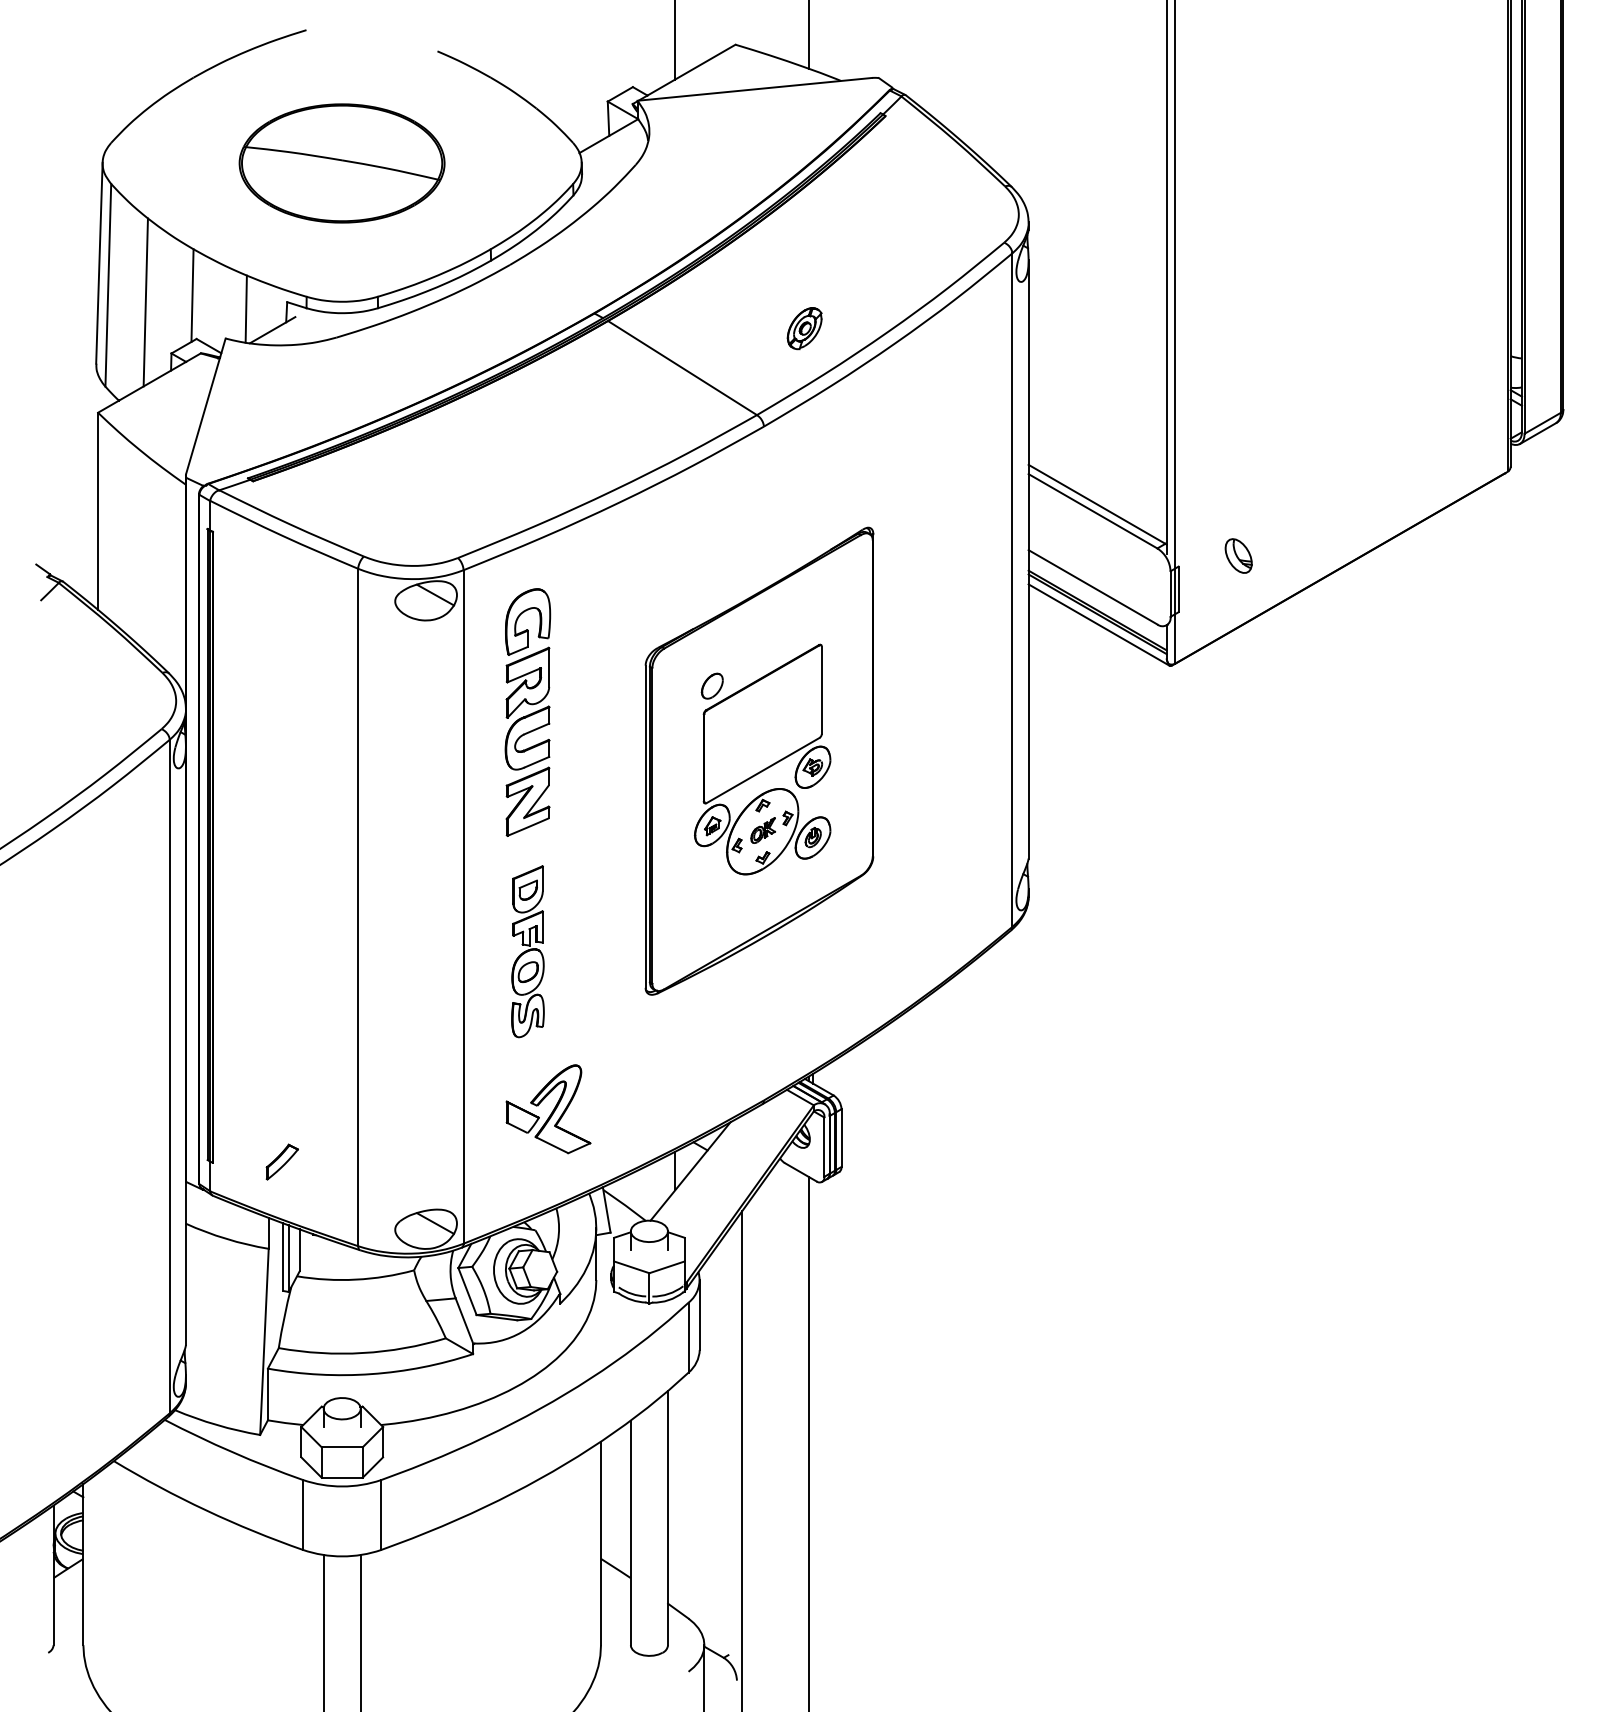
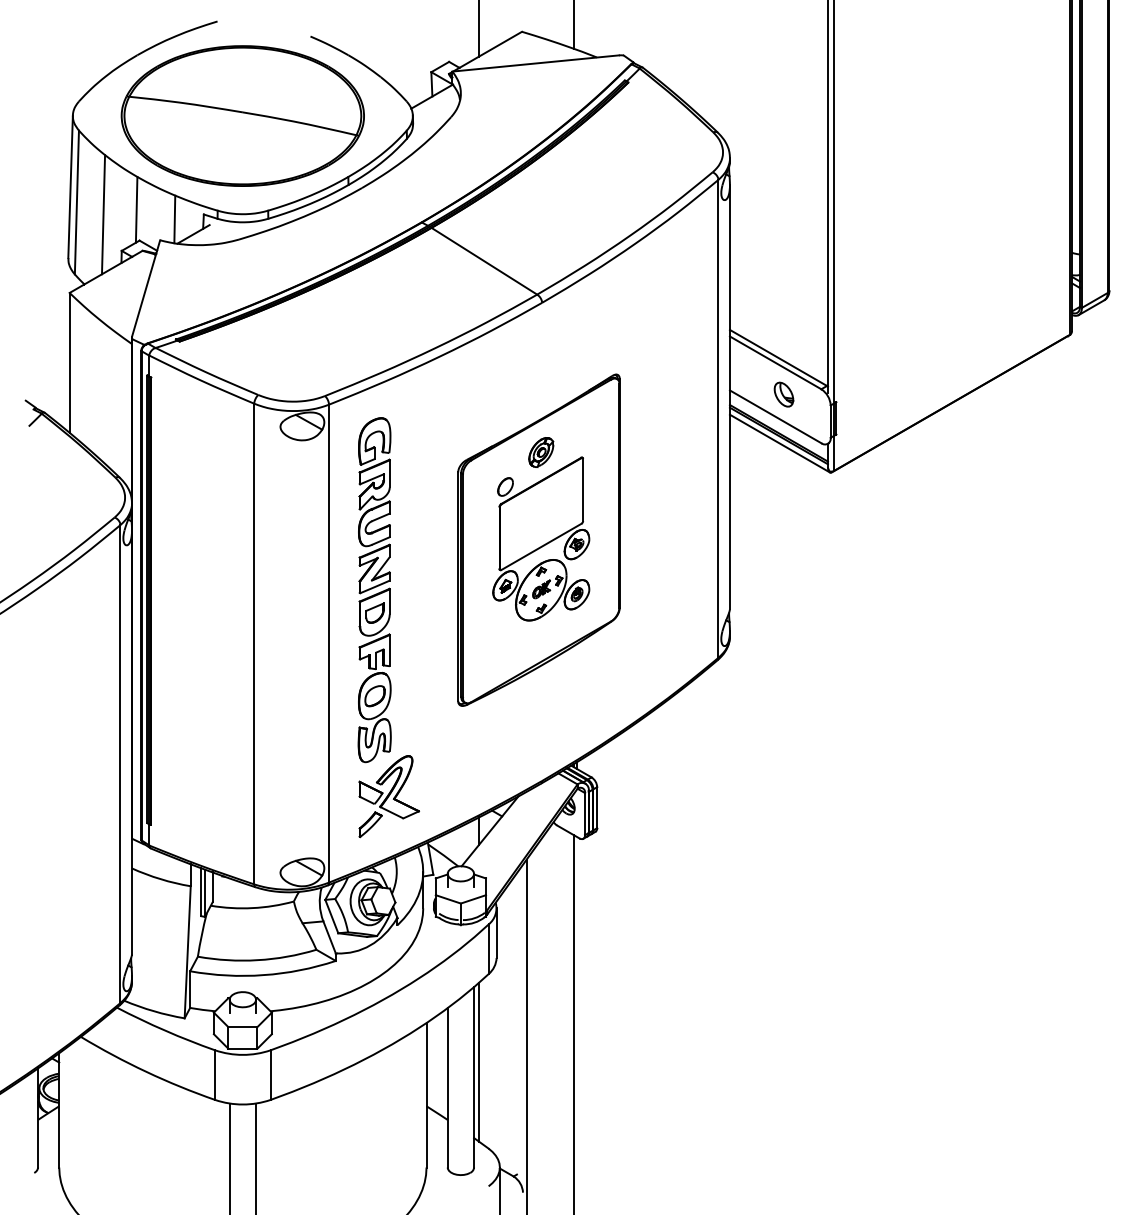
part: (341, 163) -> (242, 116), size x1.67
part: (804, 328) -> (541, 452), moved
part: (1238, 555) -> (783, 394), moved
part: (527, 951) -> (374, 675), size x1.43
part: (281, 1161) -> (370, 824), moved
line: (675, 1496) -> (479, 1061), added

